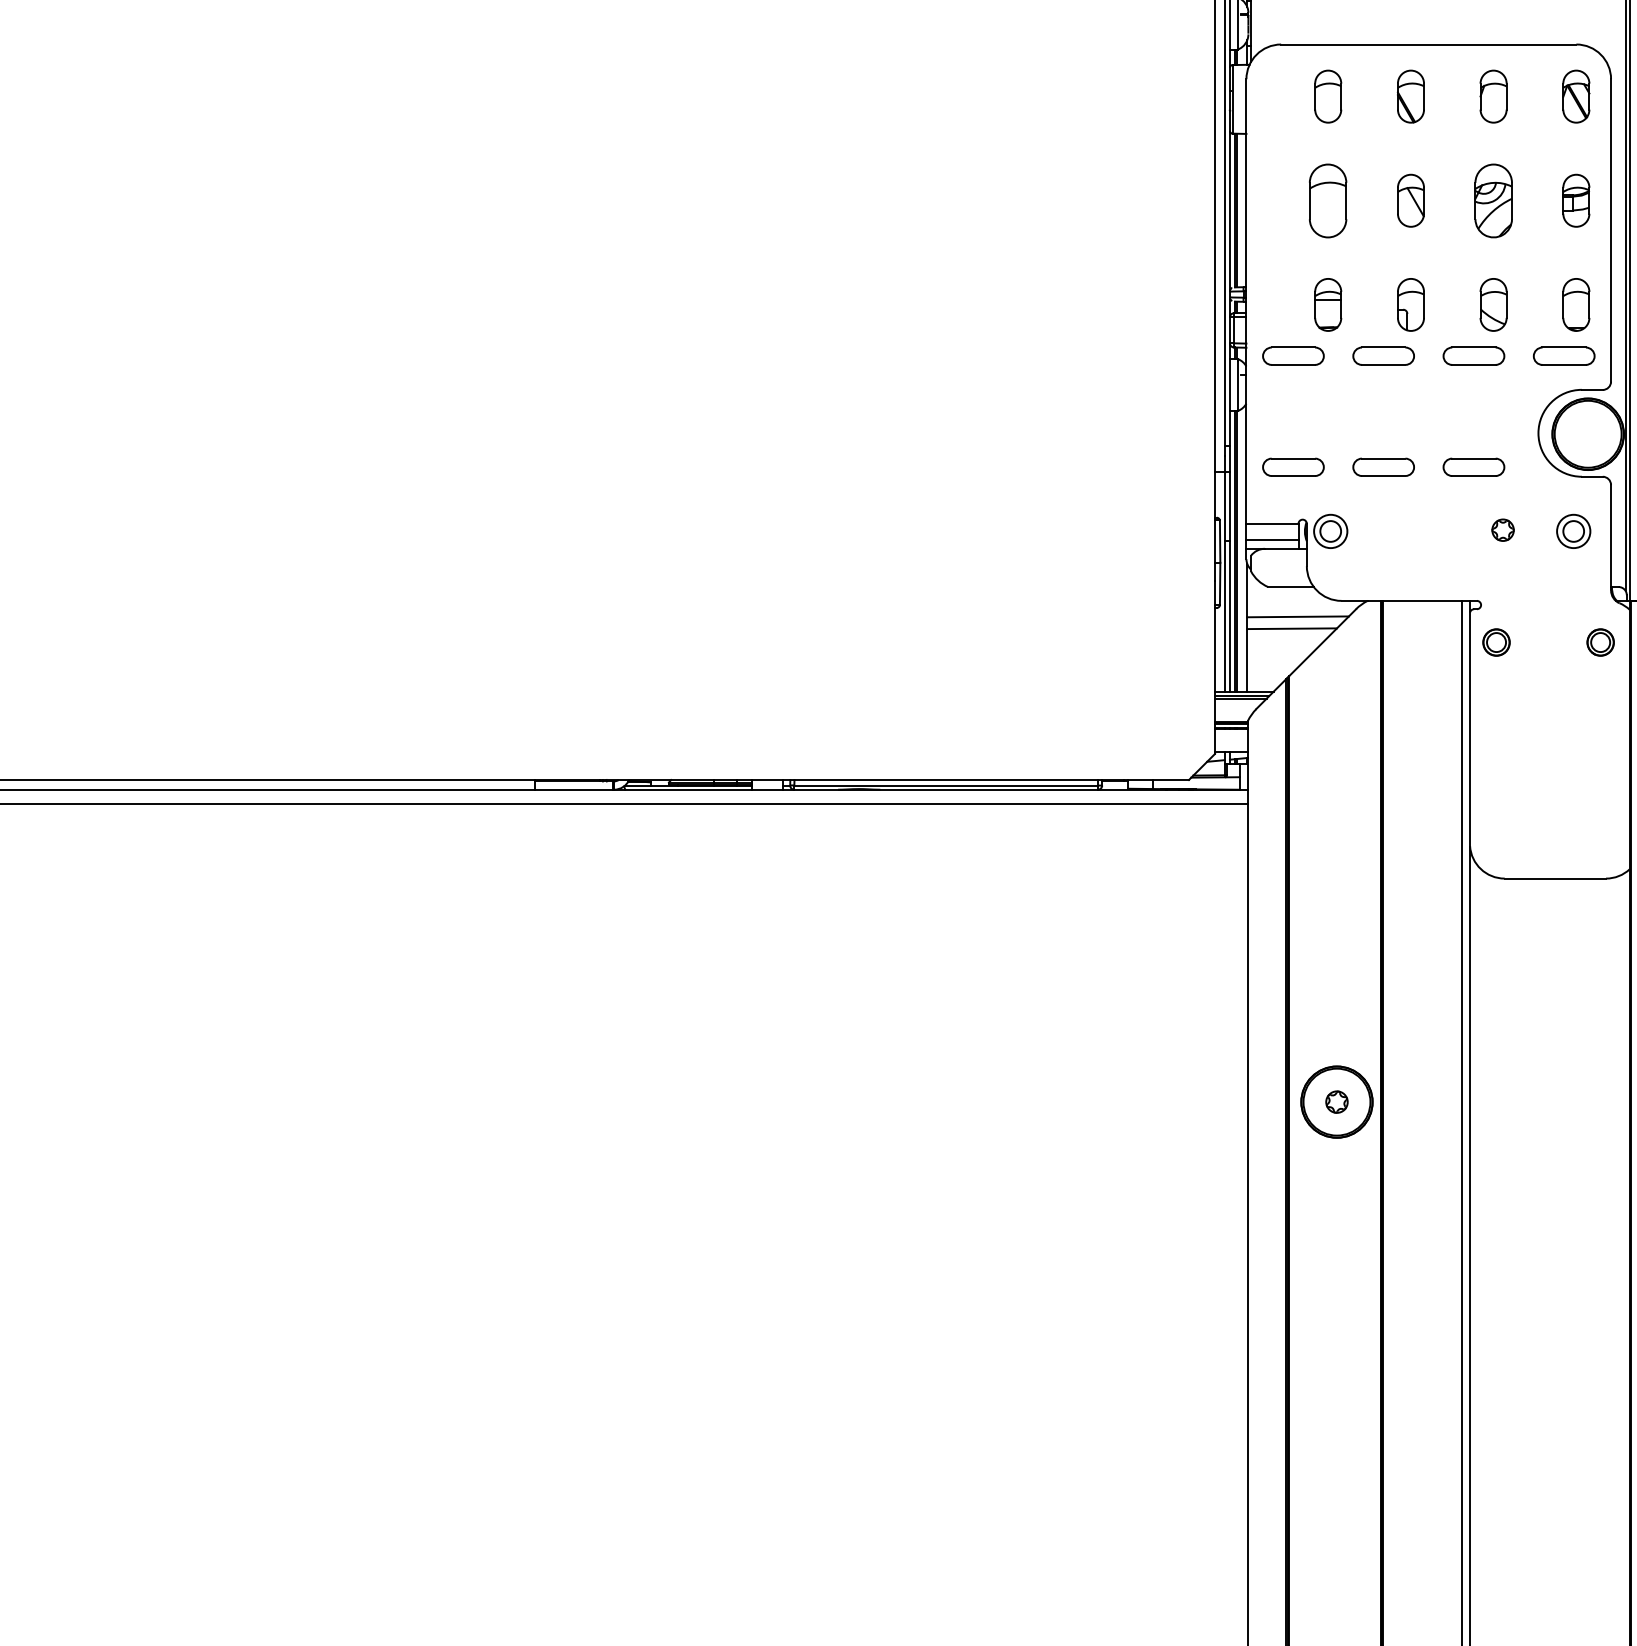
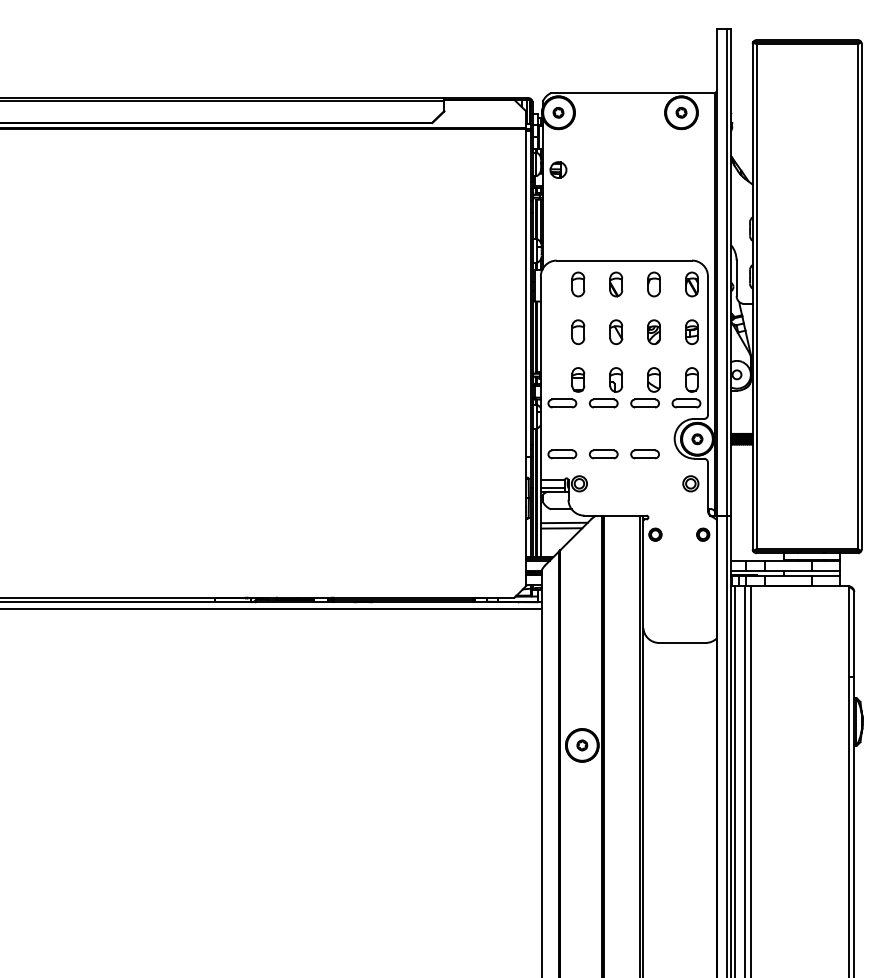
part: (1328, 199) -> (578, 331), size x0.71
part: (1492, 199) -> (653, 331), size x0.71
part: (1503, 530) -> (697, 439), moved

